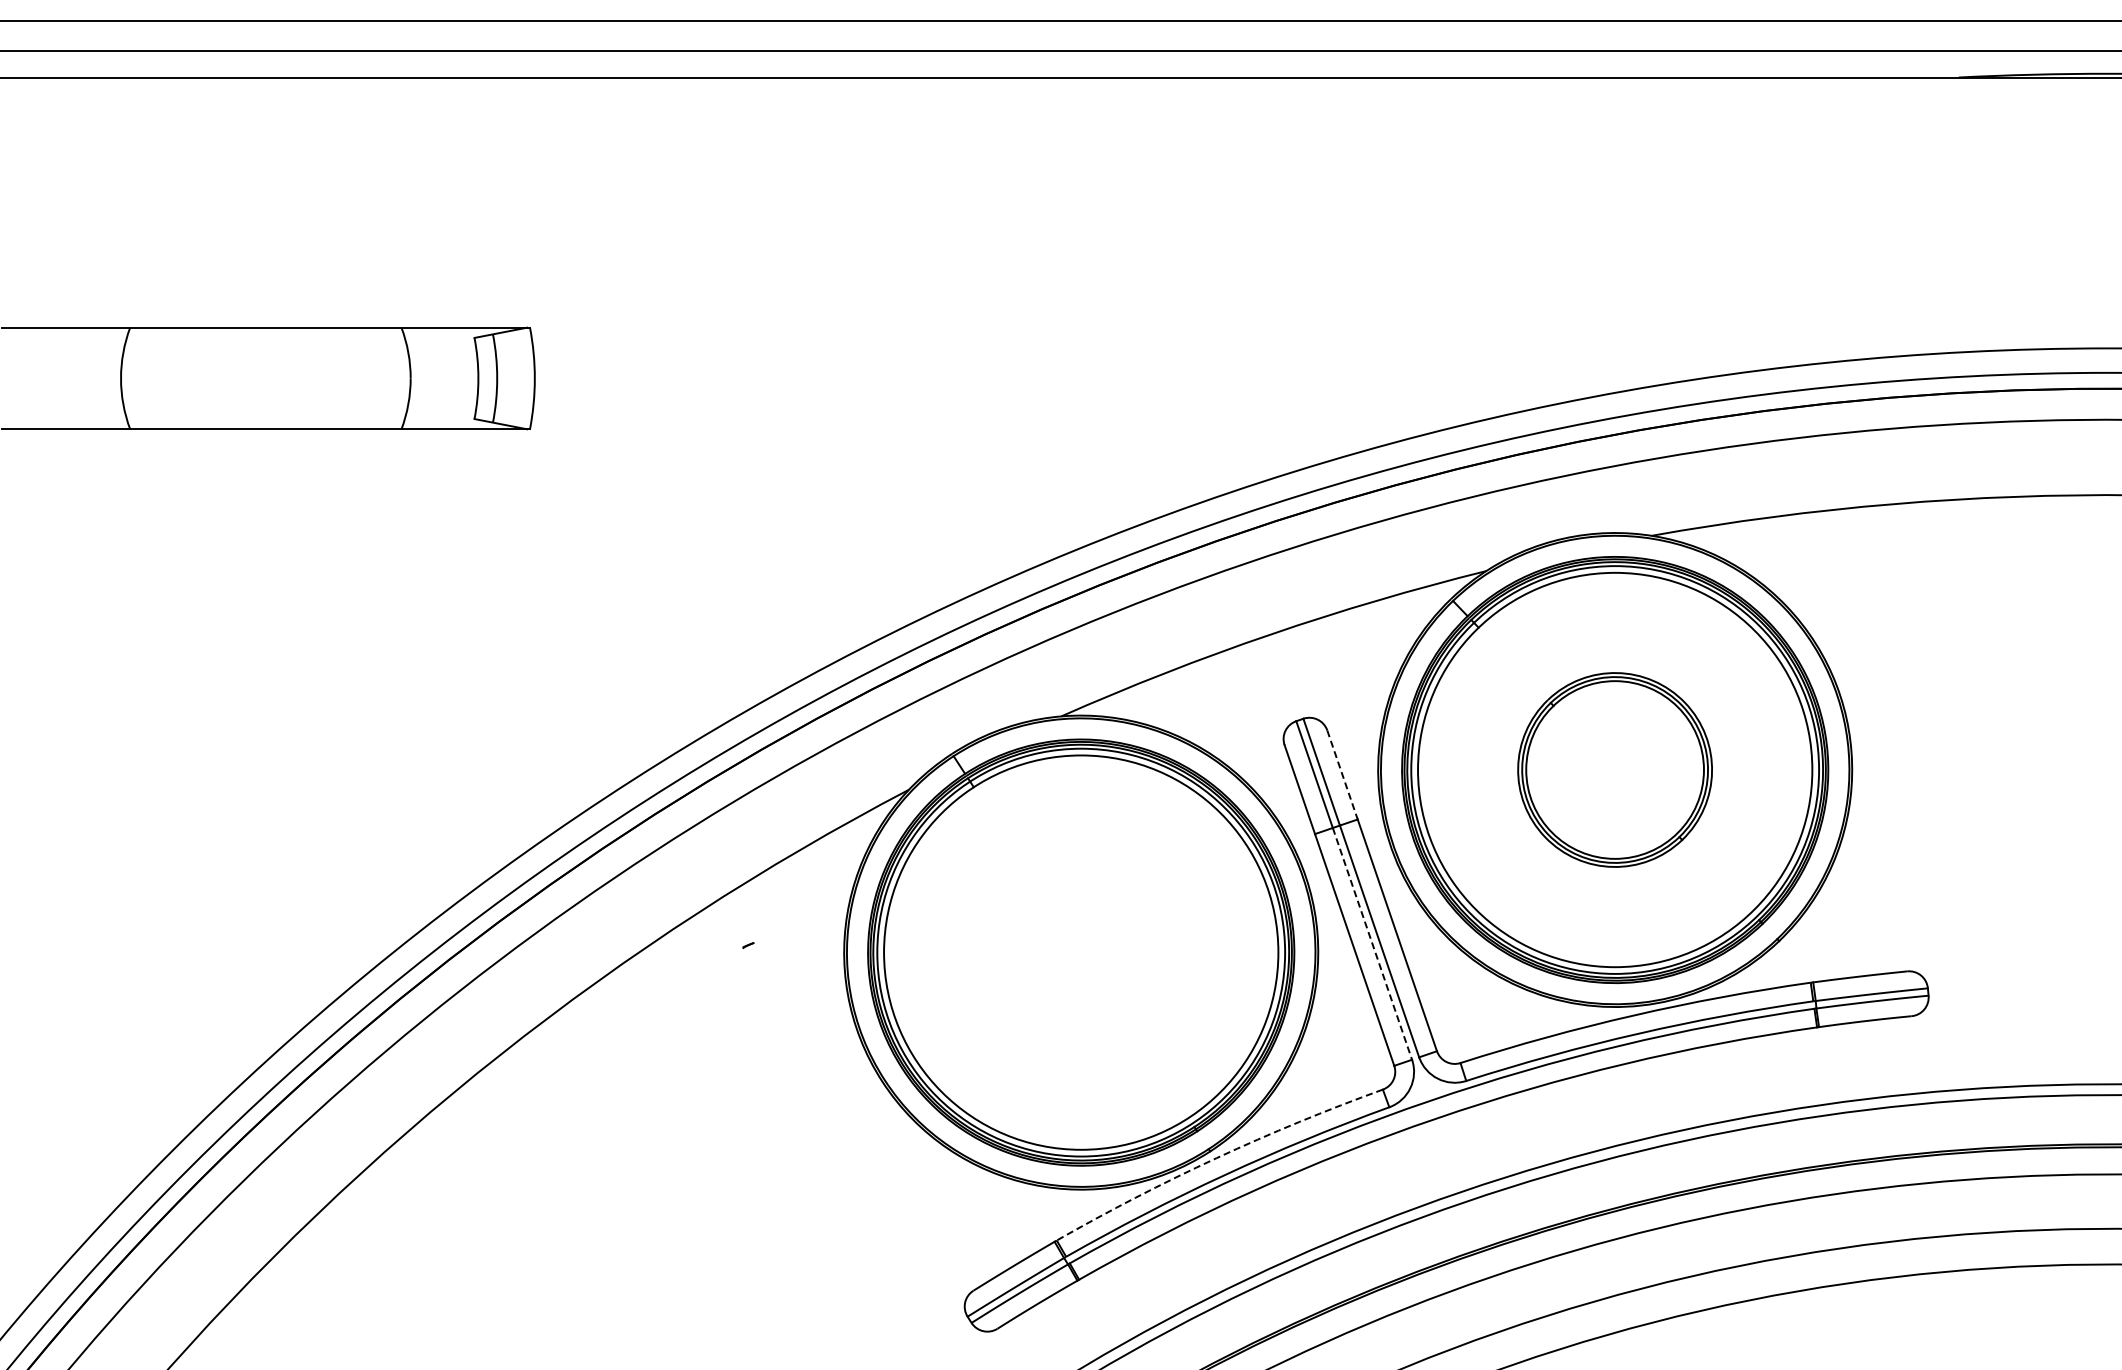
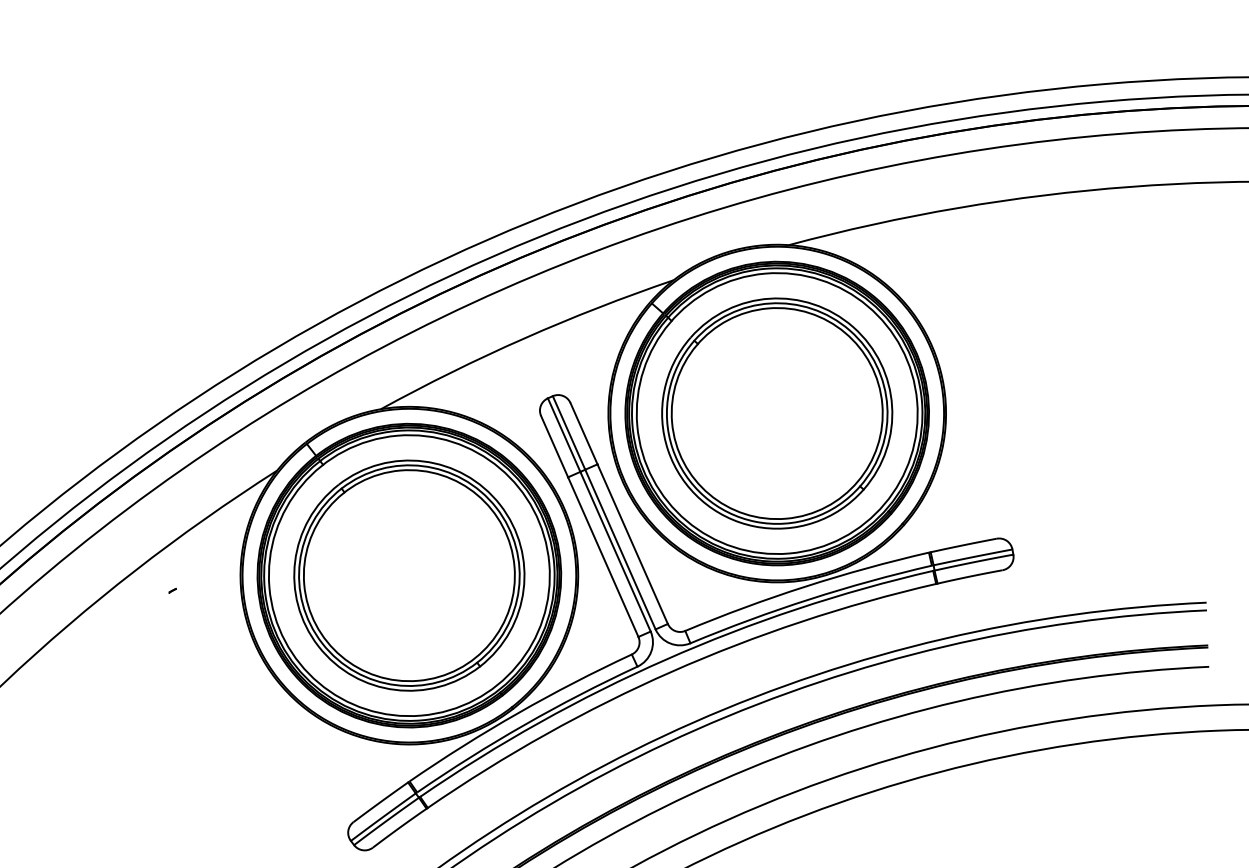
part: (1614, 769) -> (776, 413), size x1.67
line: (1342, 775) -> (584, 434), dashed -> solid
line: (1372, 944) -> (615, 552), dashed -> solid
part: (1080, 952) -> (408, 575), added
arc: (1216, 1158) -> (517, 713), dashed -> solid

